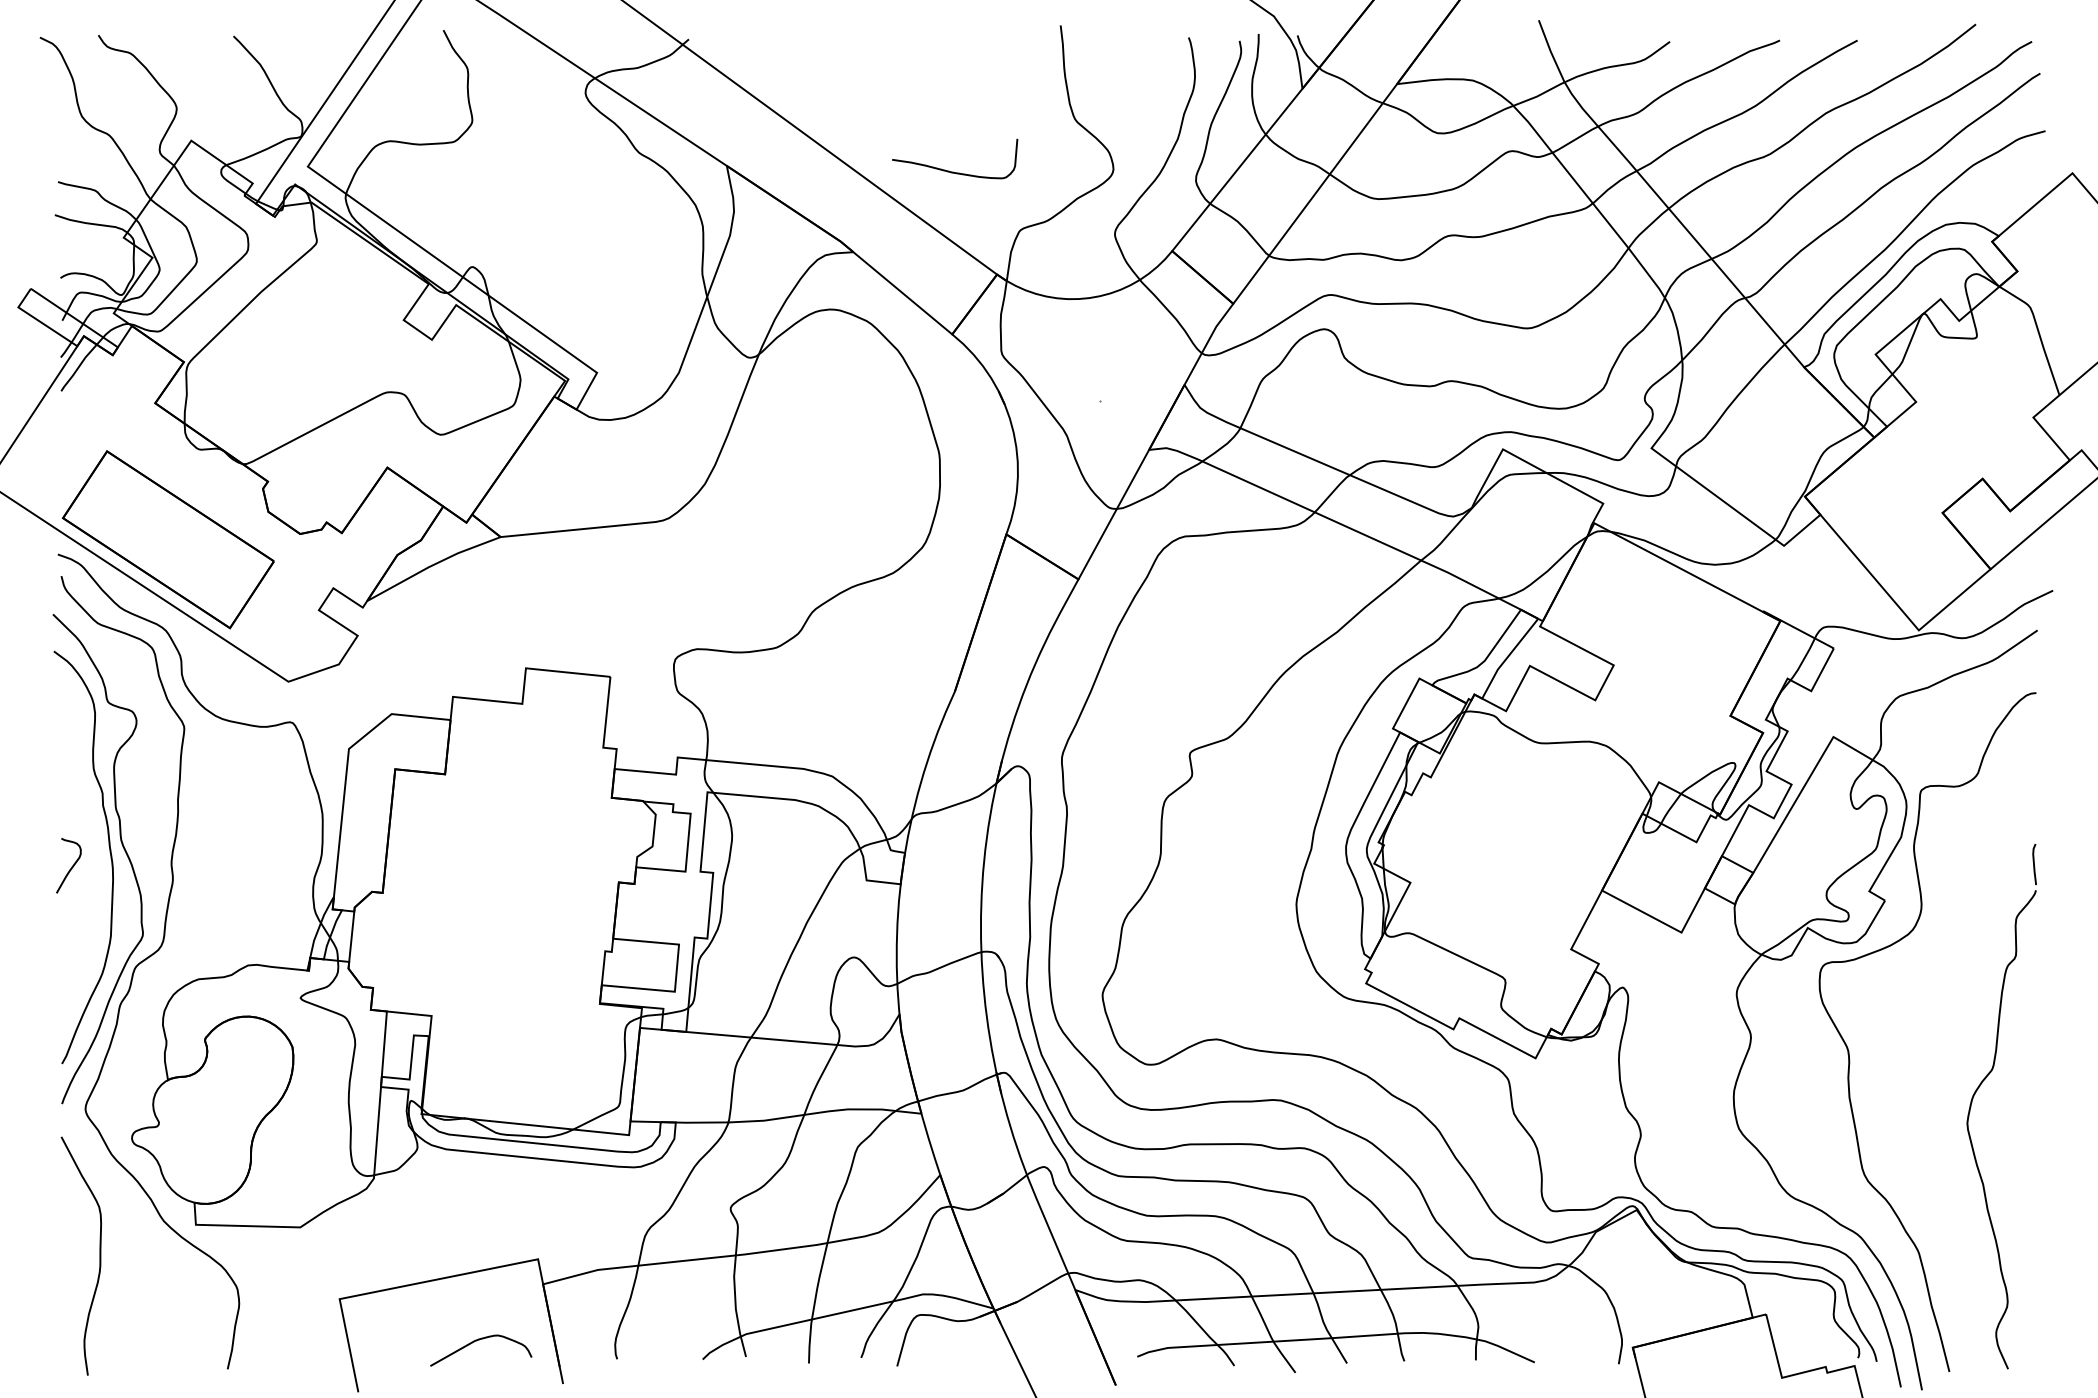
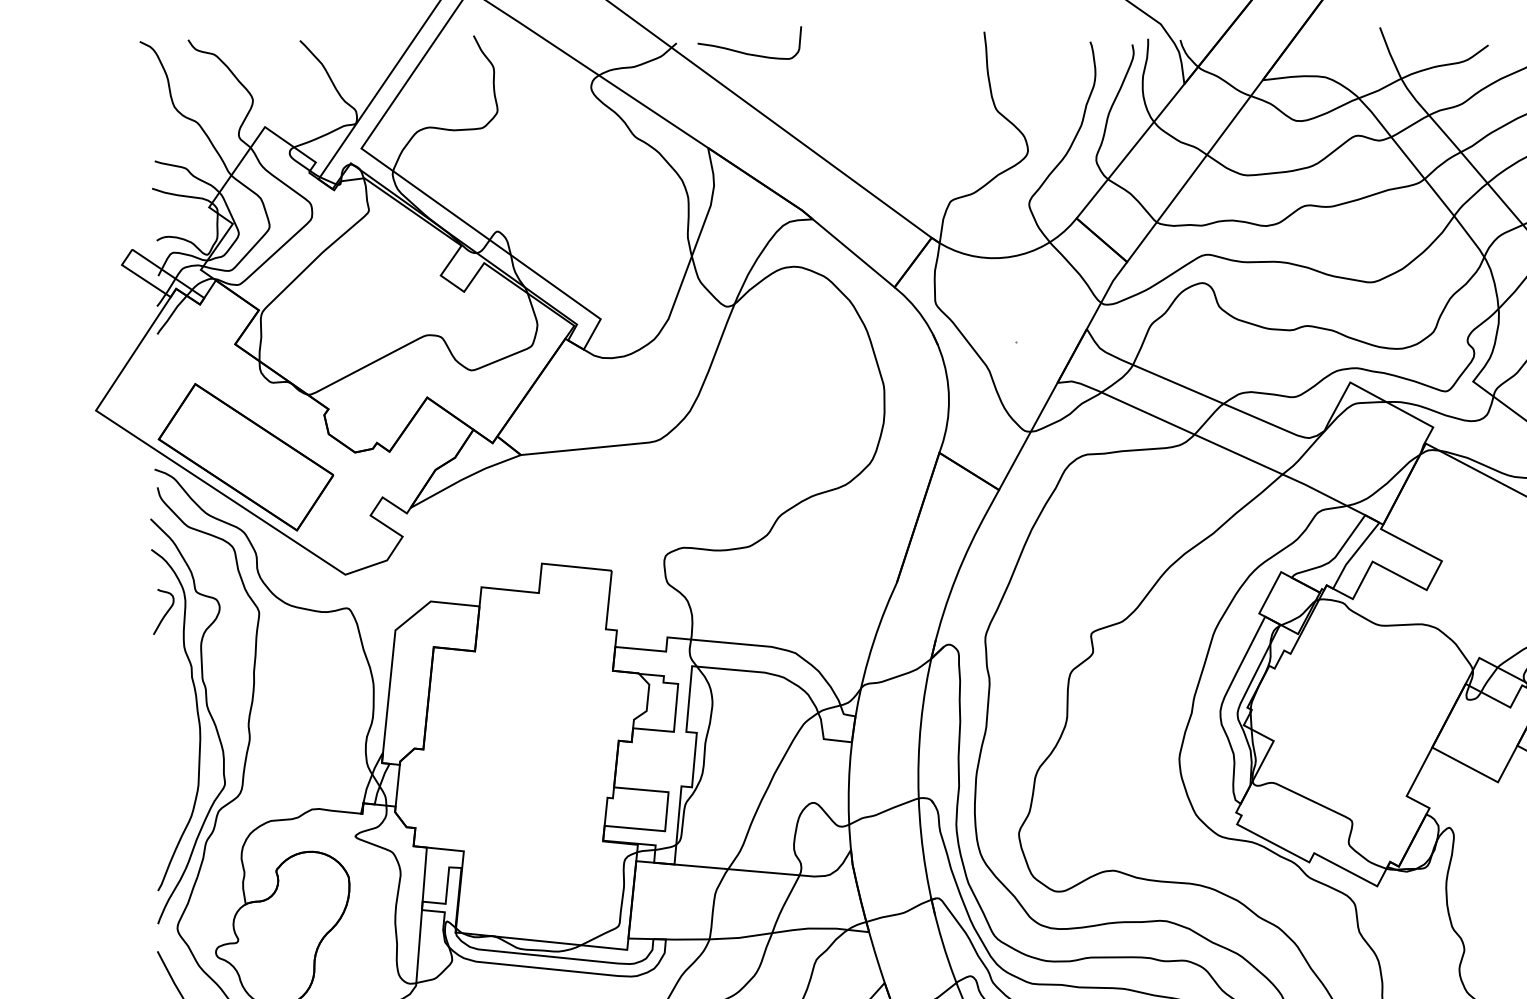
curve: (953, 171) -> (748, 53), moved
curve: (71, 866) -> (165, 612), moved

